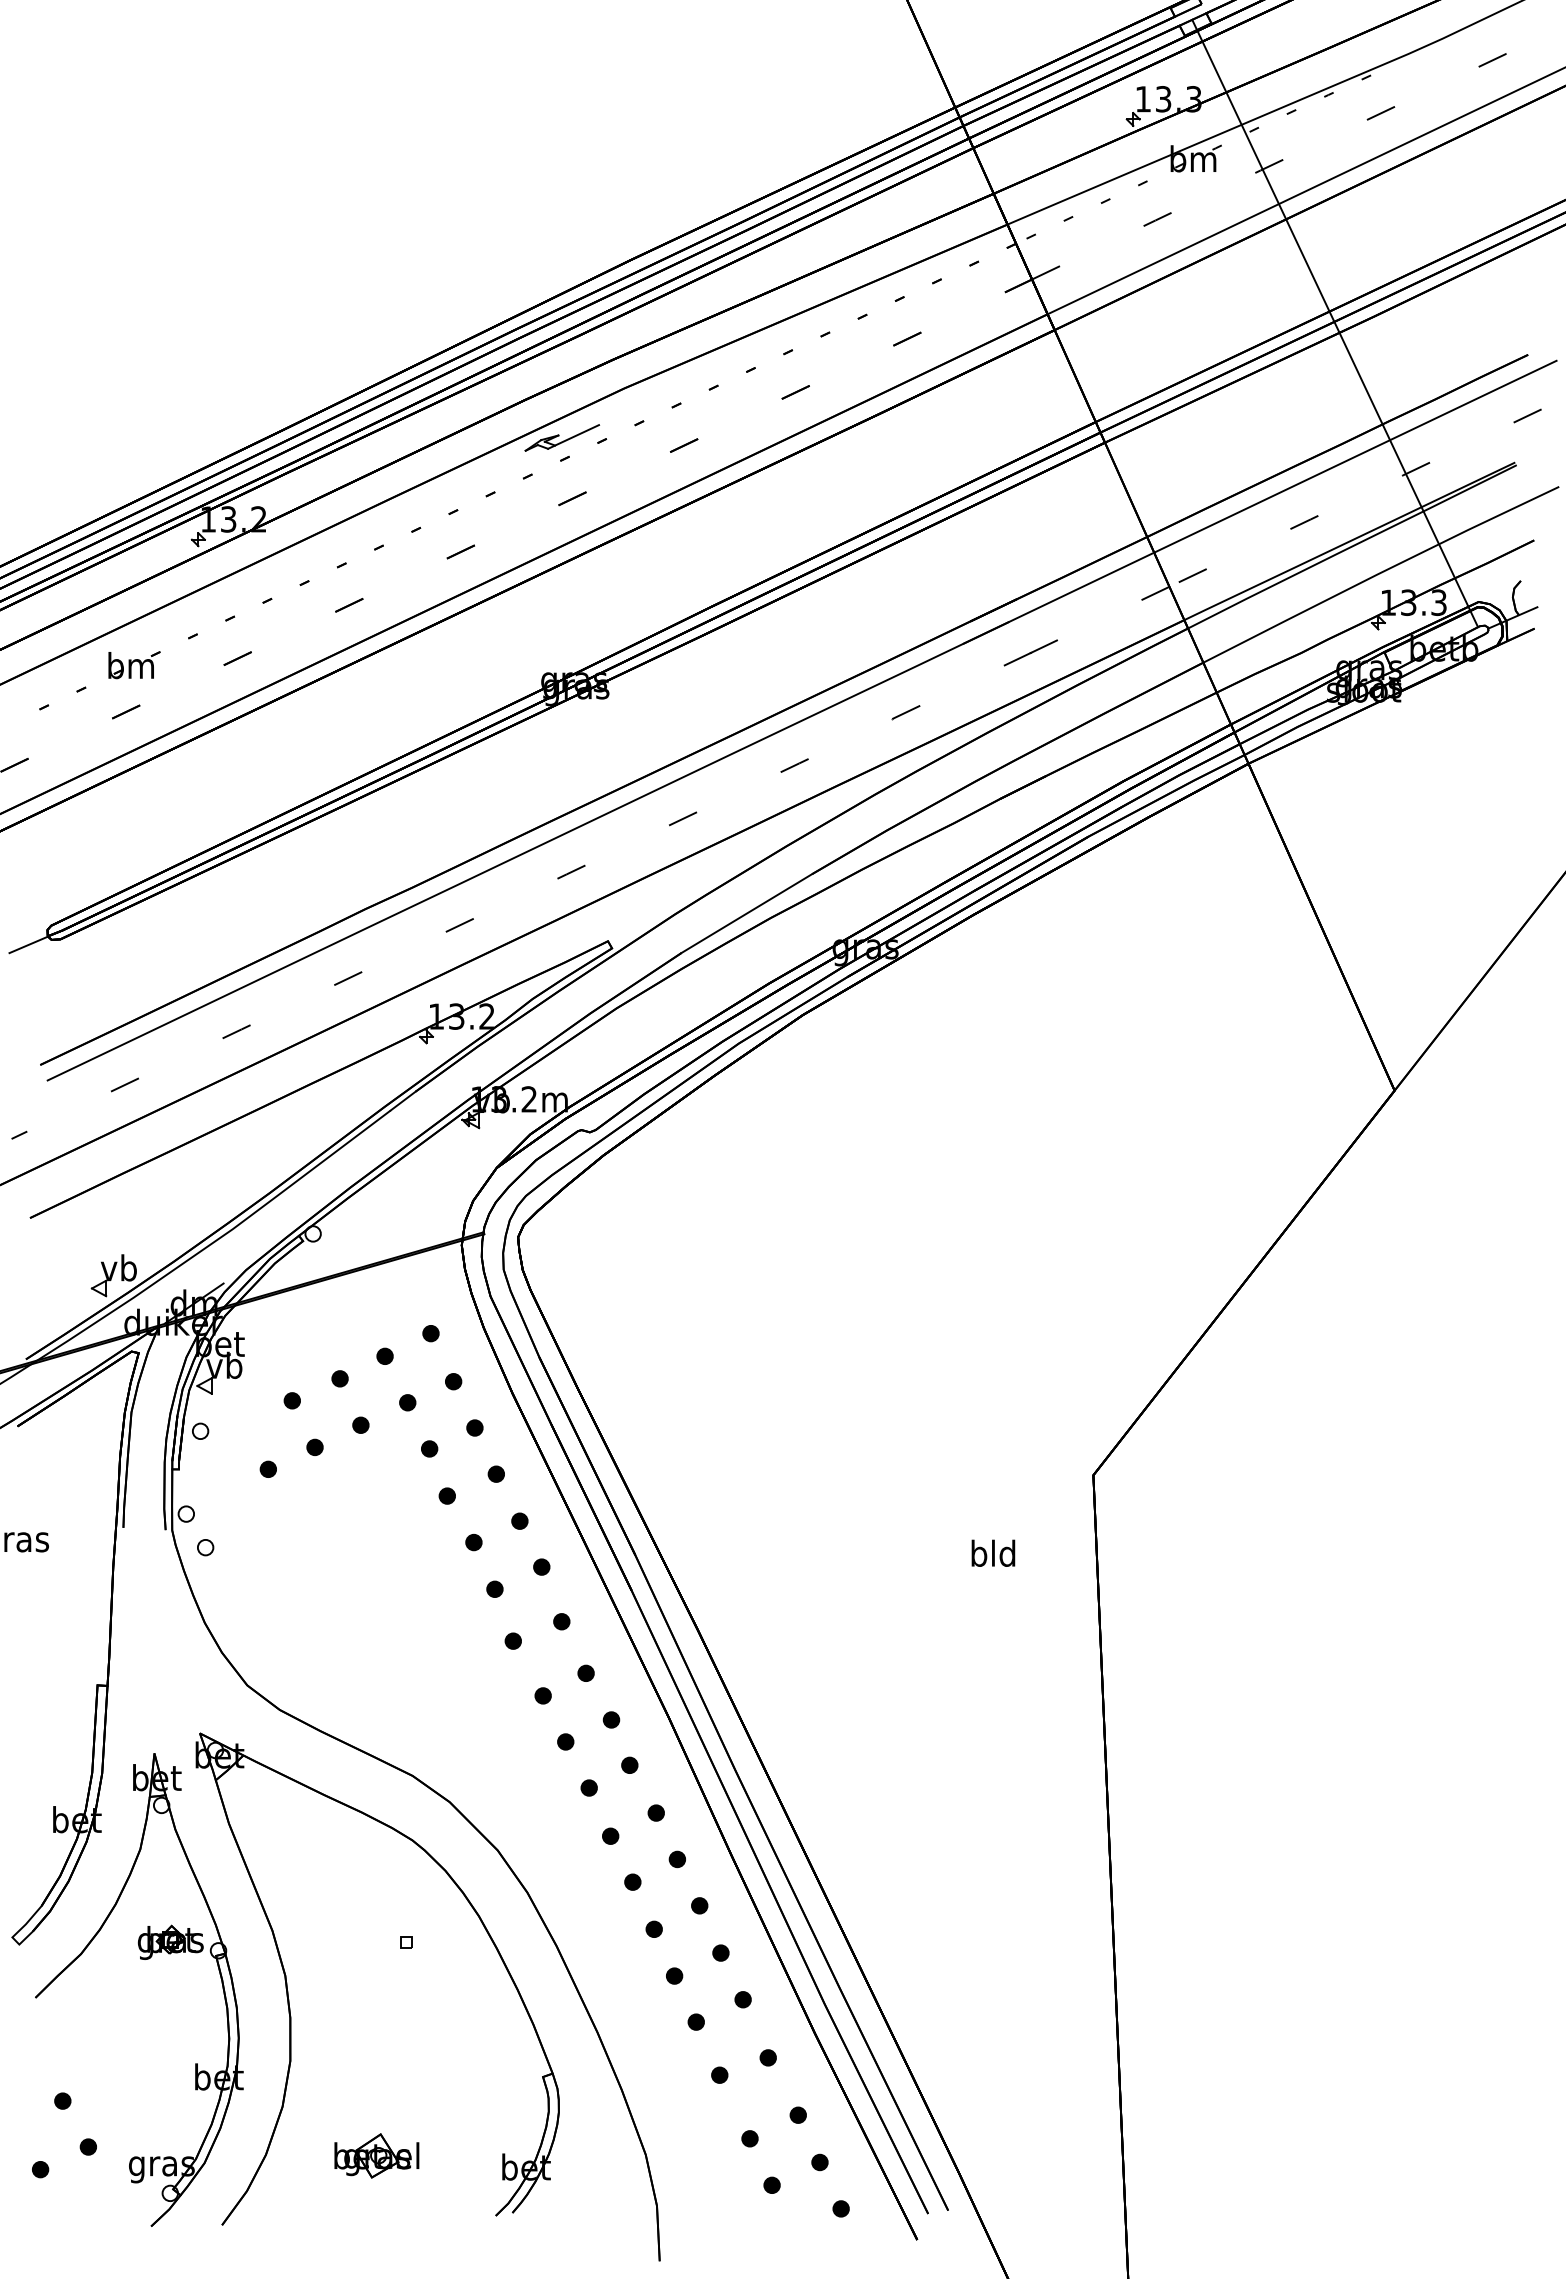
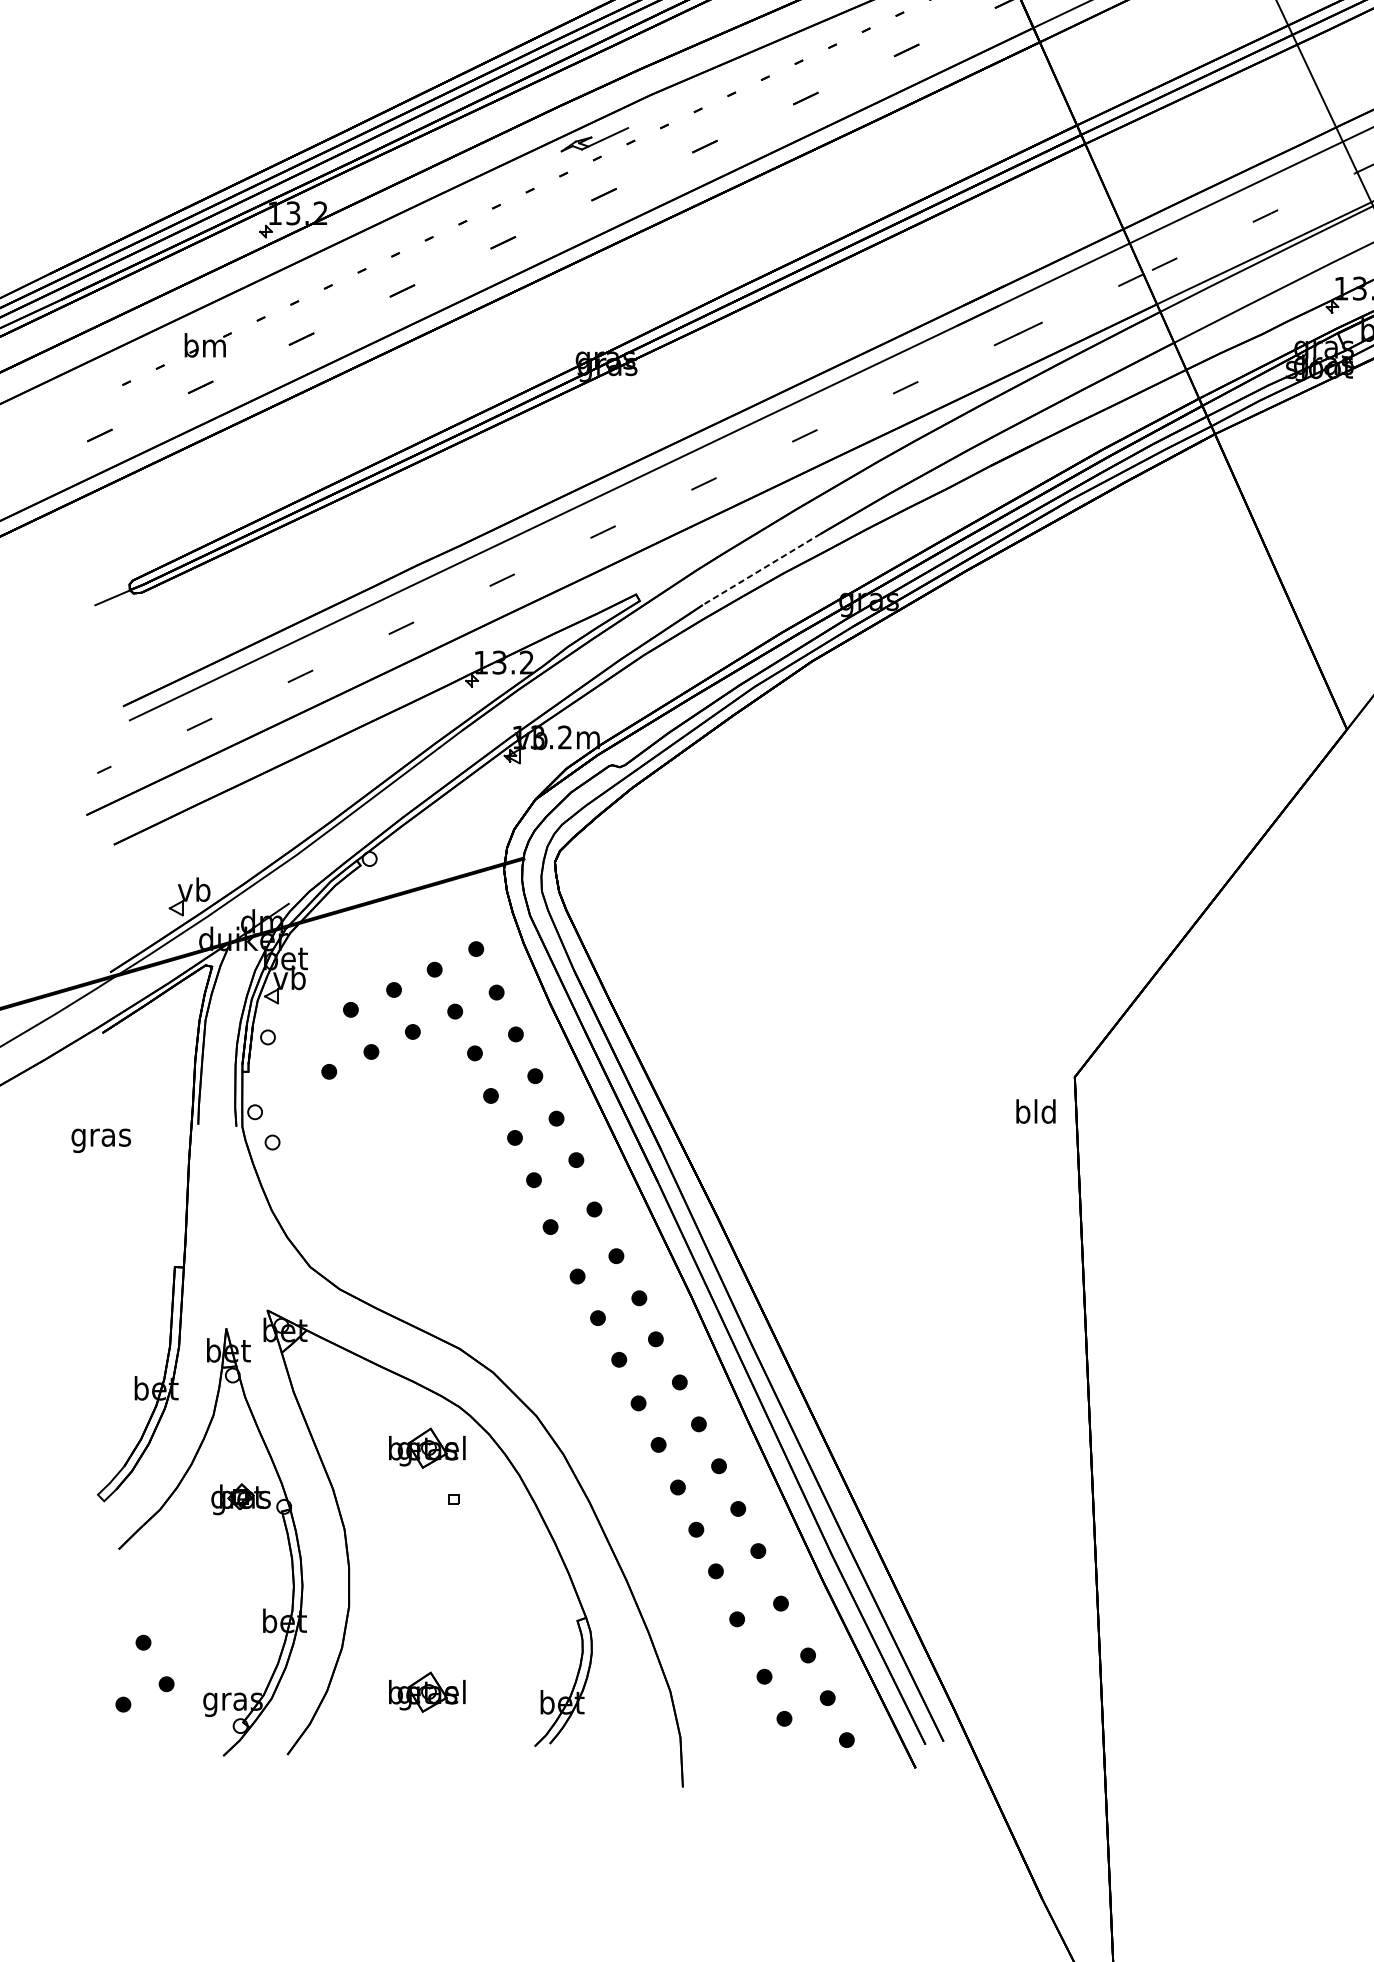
line: (746, 913) -> (761, 569), solid -> dashed
text: (993, 1552) -> (1036, 1110), moved
part: (376, 1885) -> (426, 1447), added

